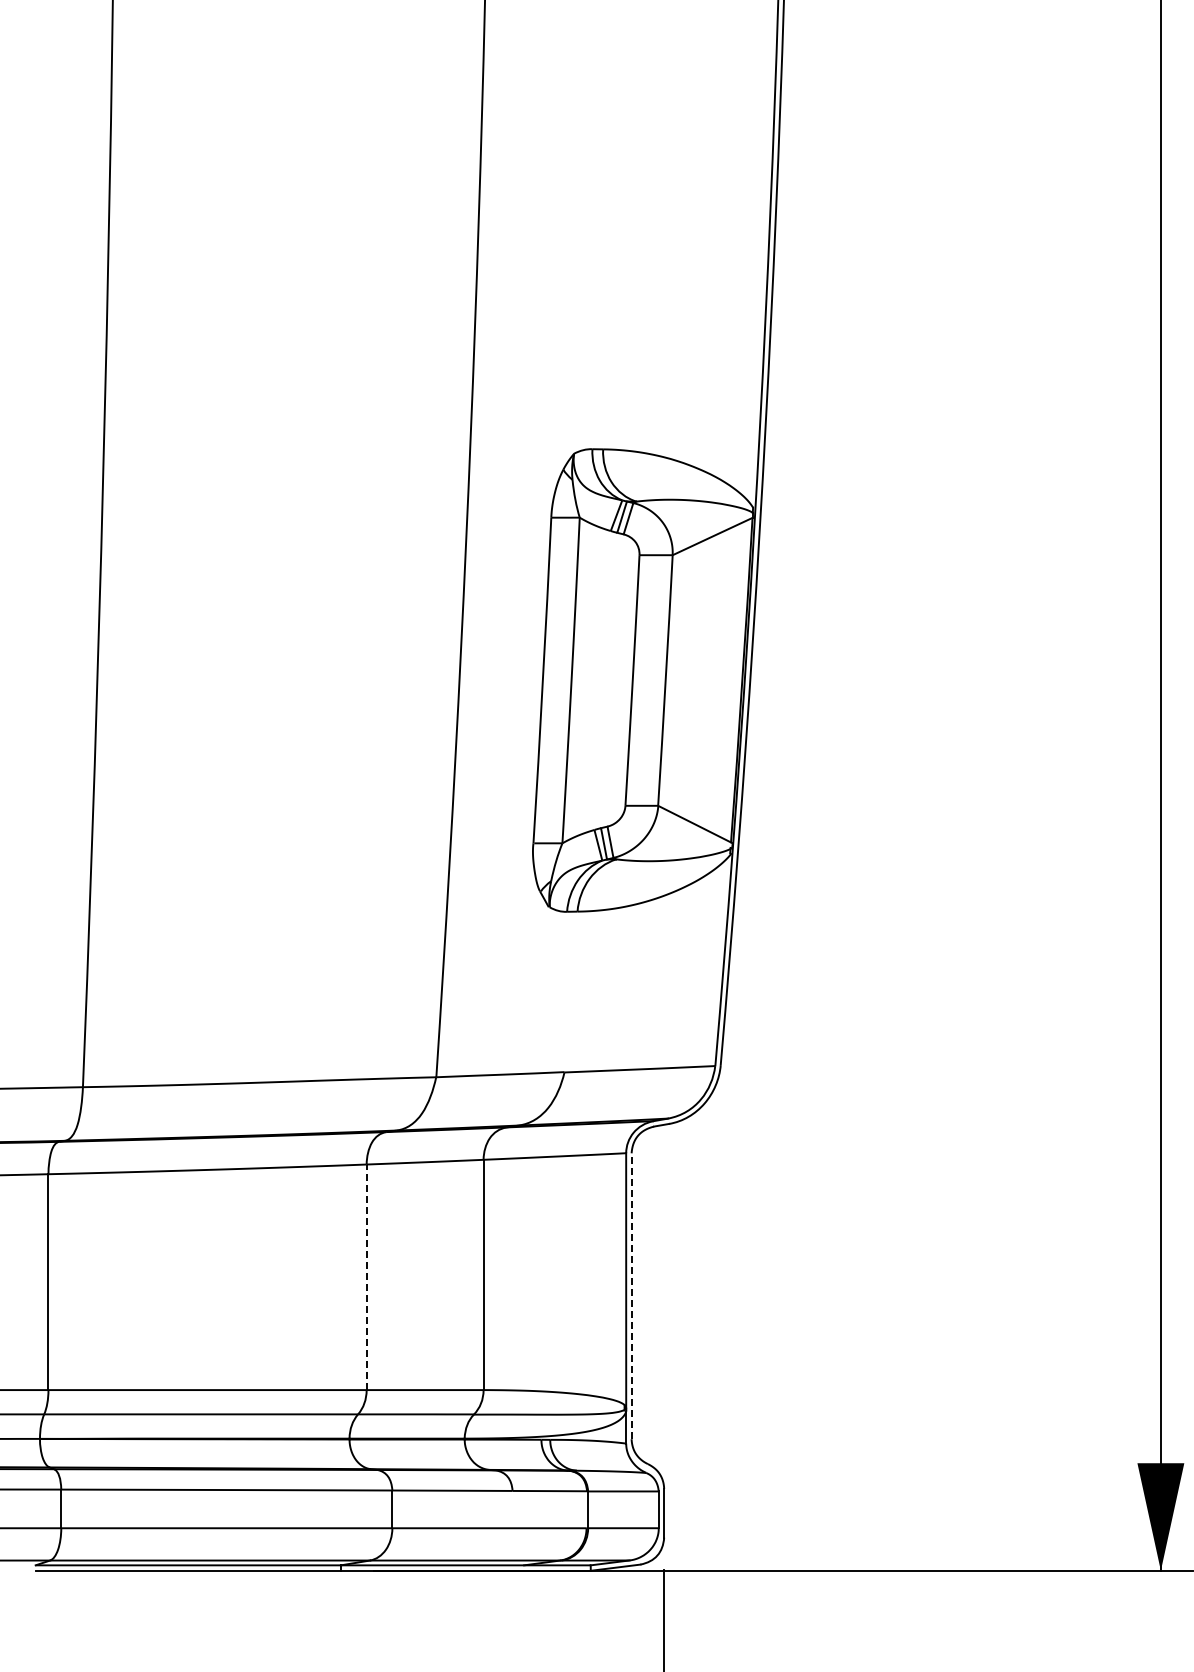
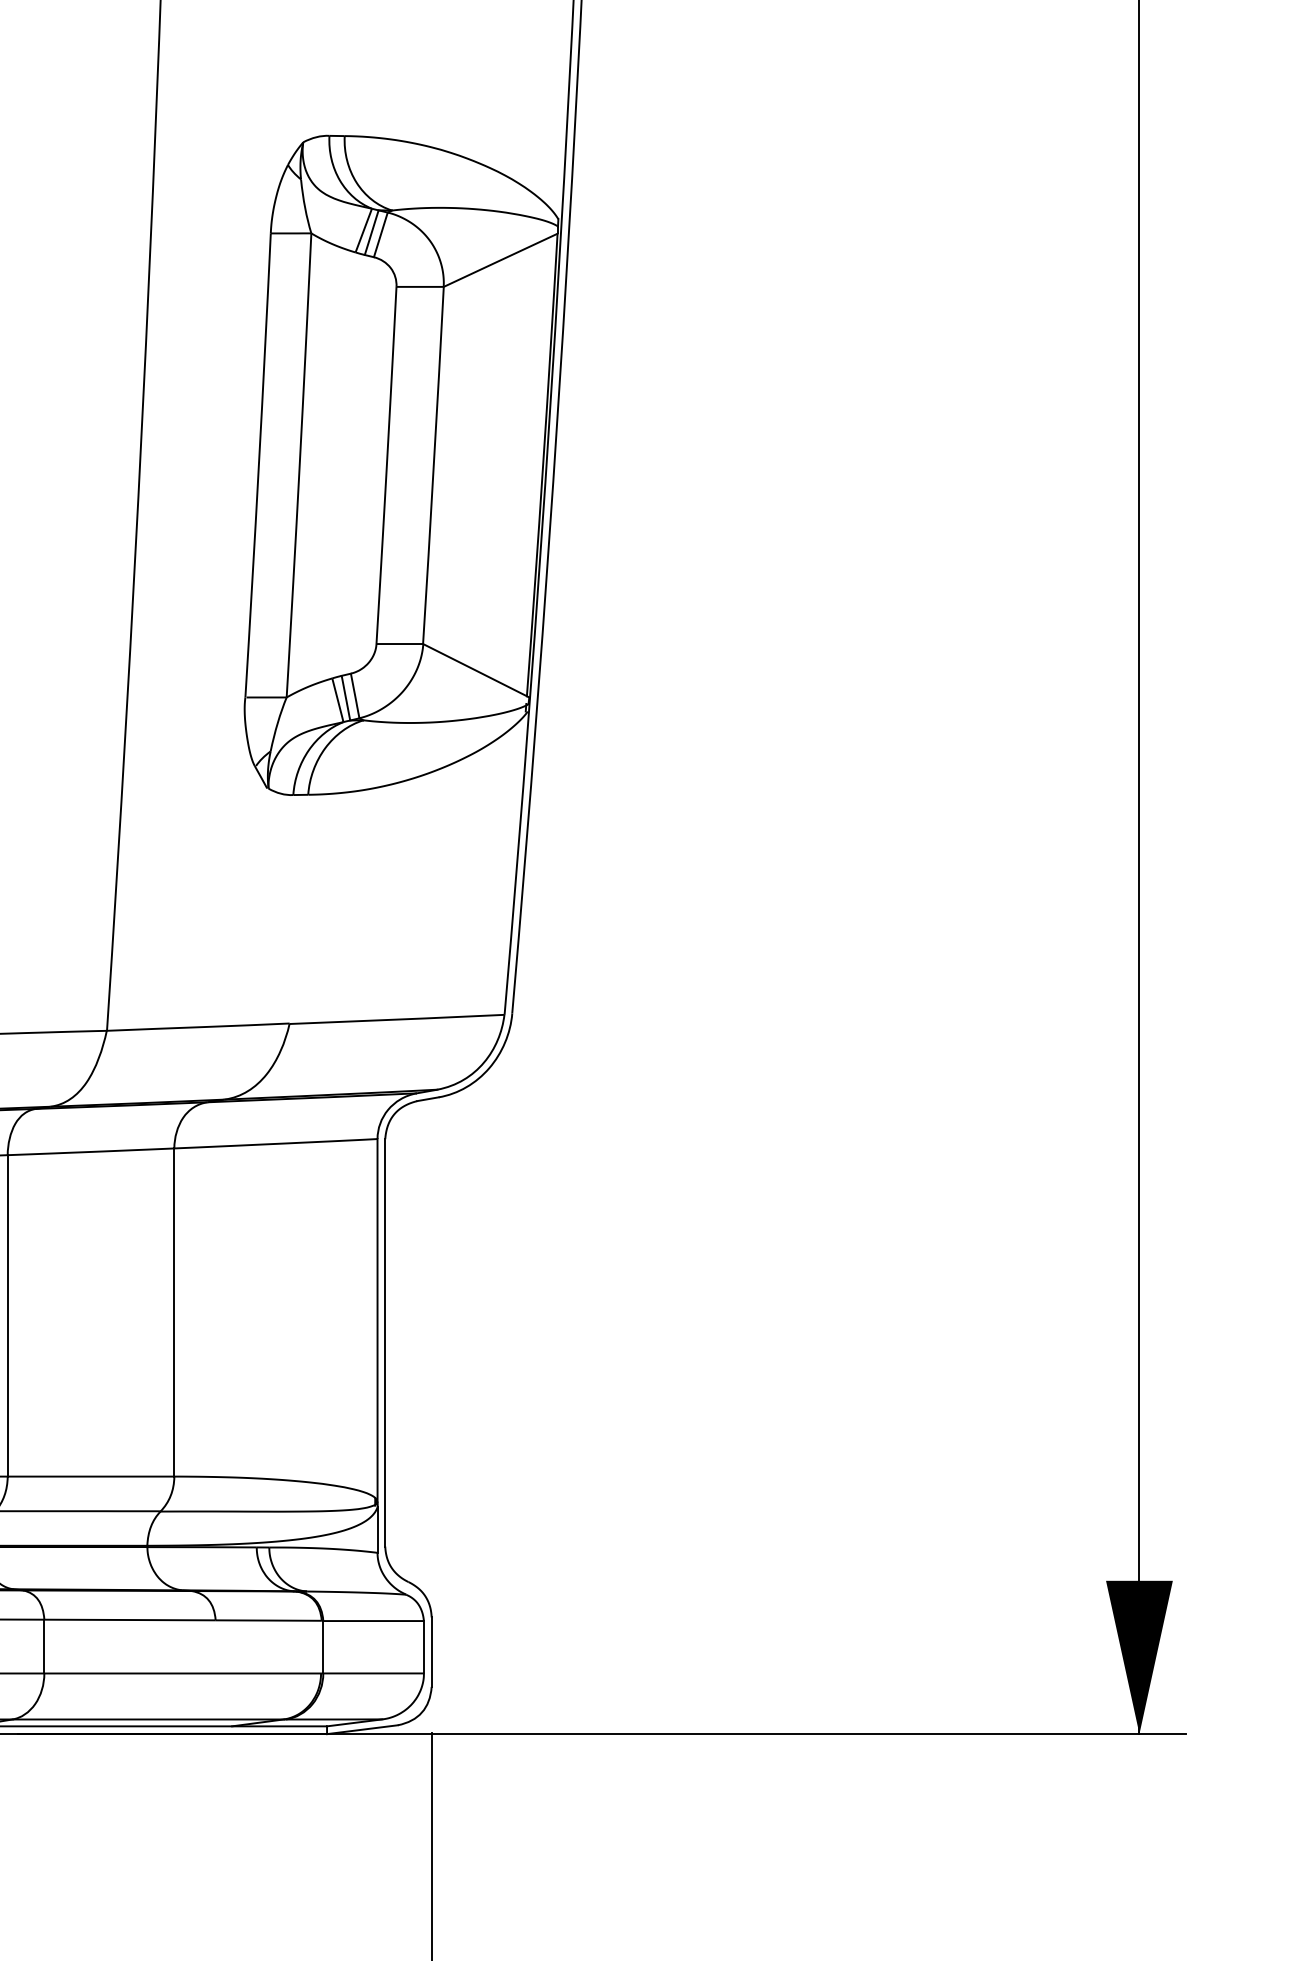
line: (366, 1277) -> (7, 1316), dashed -> solid
line: (631, 1296) -> (385, 1343), dashed -> solid

